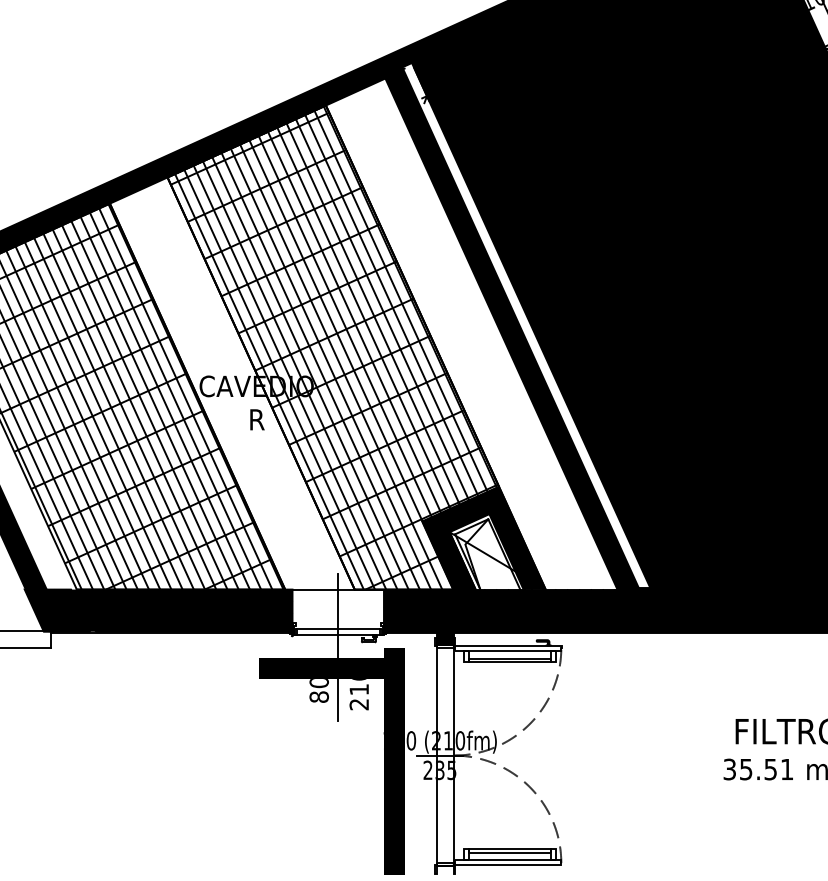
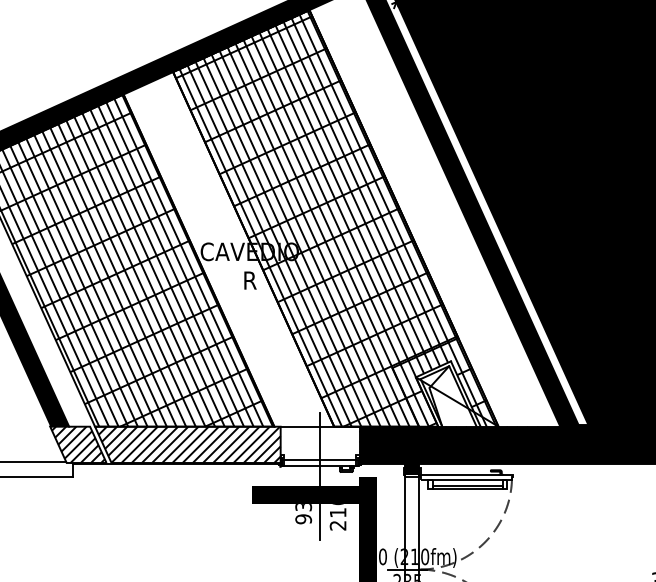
fill: (483, 537) -> (445, 381), removed
fill: (158, 610) -> (165, 444), removed
text: (318, 690) -> (303, 513), 80 -> 93

